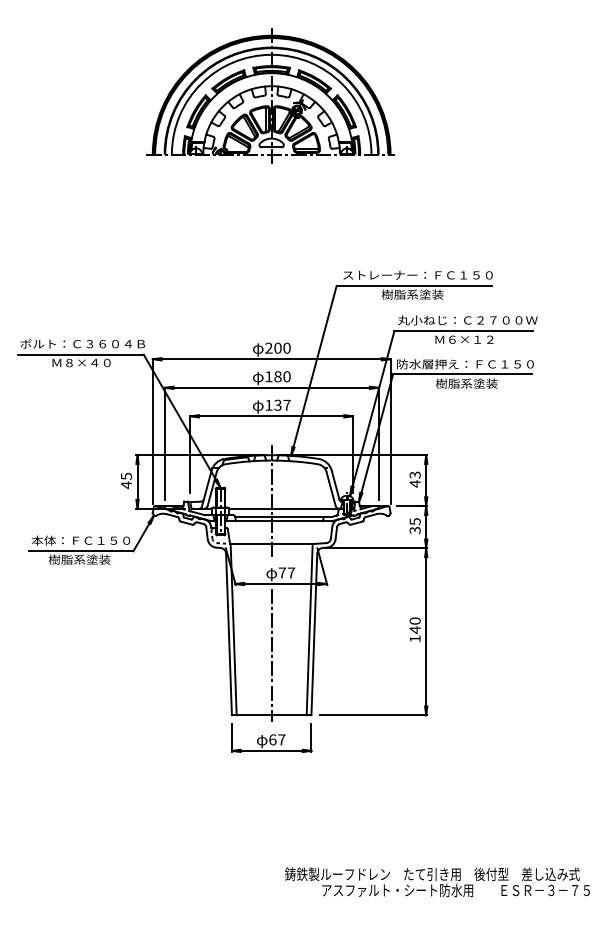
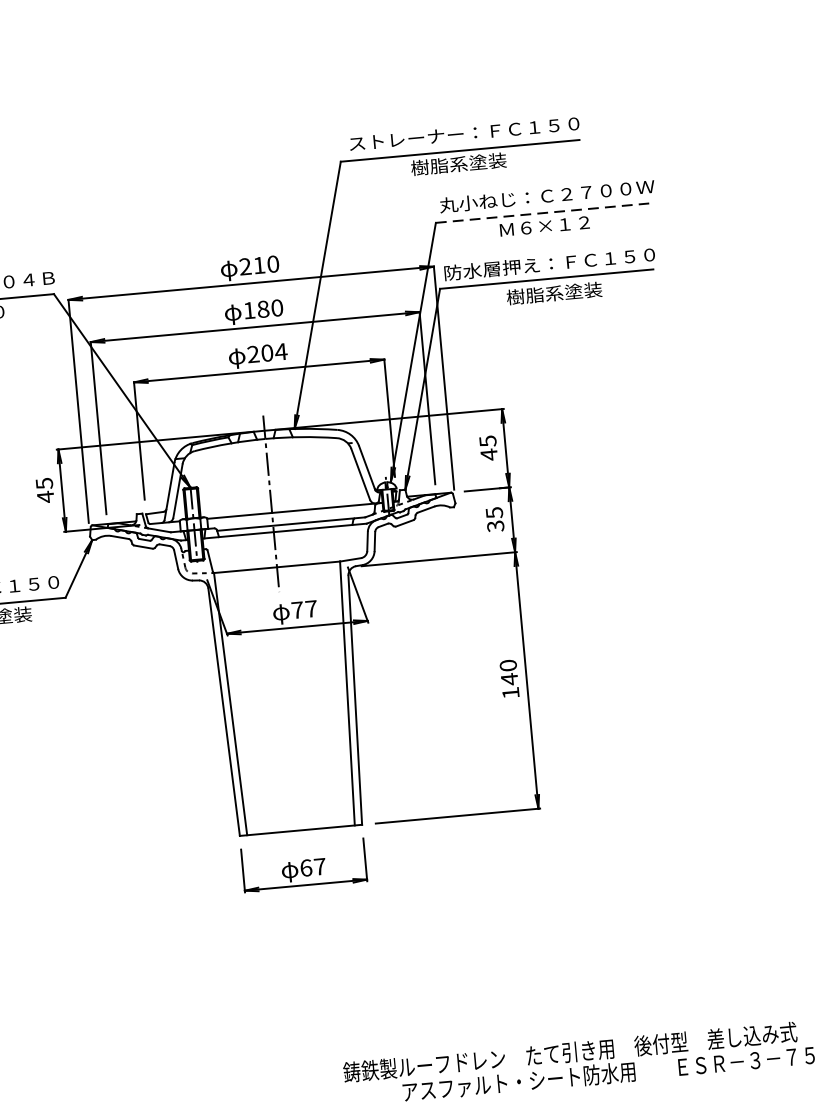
line: (464, 331) -> (543, 213), solid -> dashed
text: (277, 347) -> (258, 264), 200 -> 210
text: (277, 404) -> (266, 352), 137 -> 204
text: (414, 474) -> (486, 440), 43 -> 45
line: (271, 654) -> (292, 737), removed

